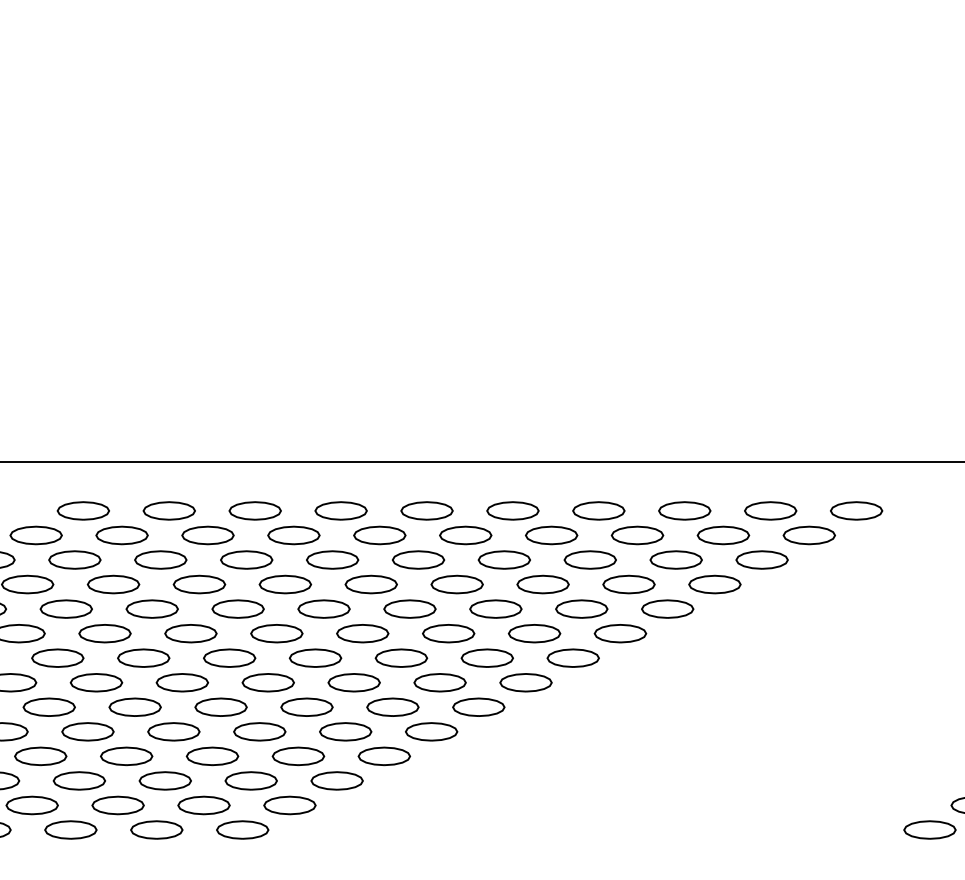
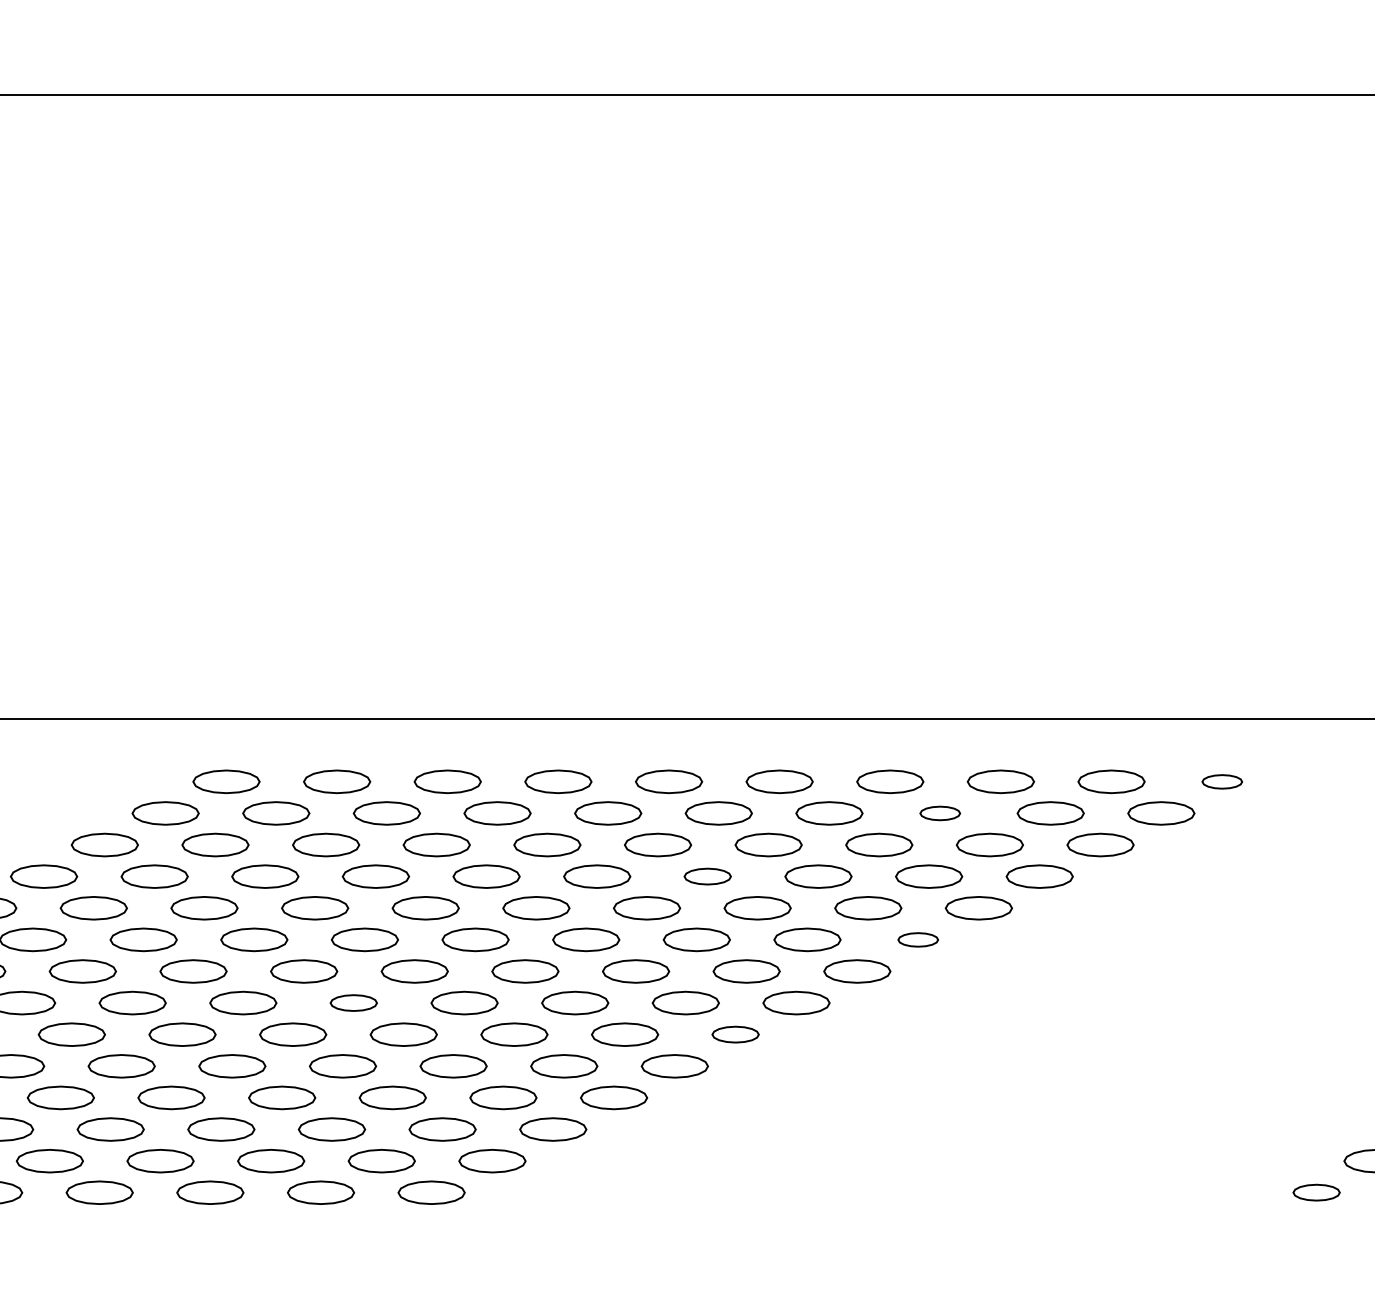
part: (856, 510) -> (1222, 781), size x0.6
part: (637, 535) -> (940, 813), size x0.6
part: (456, 584) -> (707, 876), size x0.7
part: (620, 633) -> (918, 939), size x0.6
part: (182, 682) -> (353, 1002), size x0.7
part: (478, 707) -> (735, 1034), size x0.7
part: (929, 829) -> (1316, 1192), size x0.7

